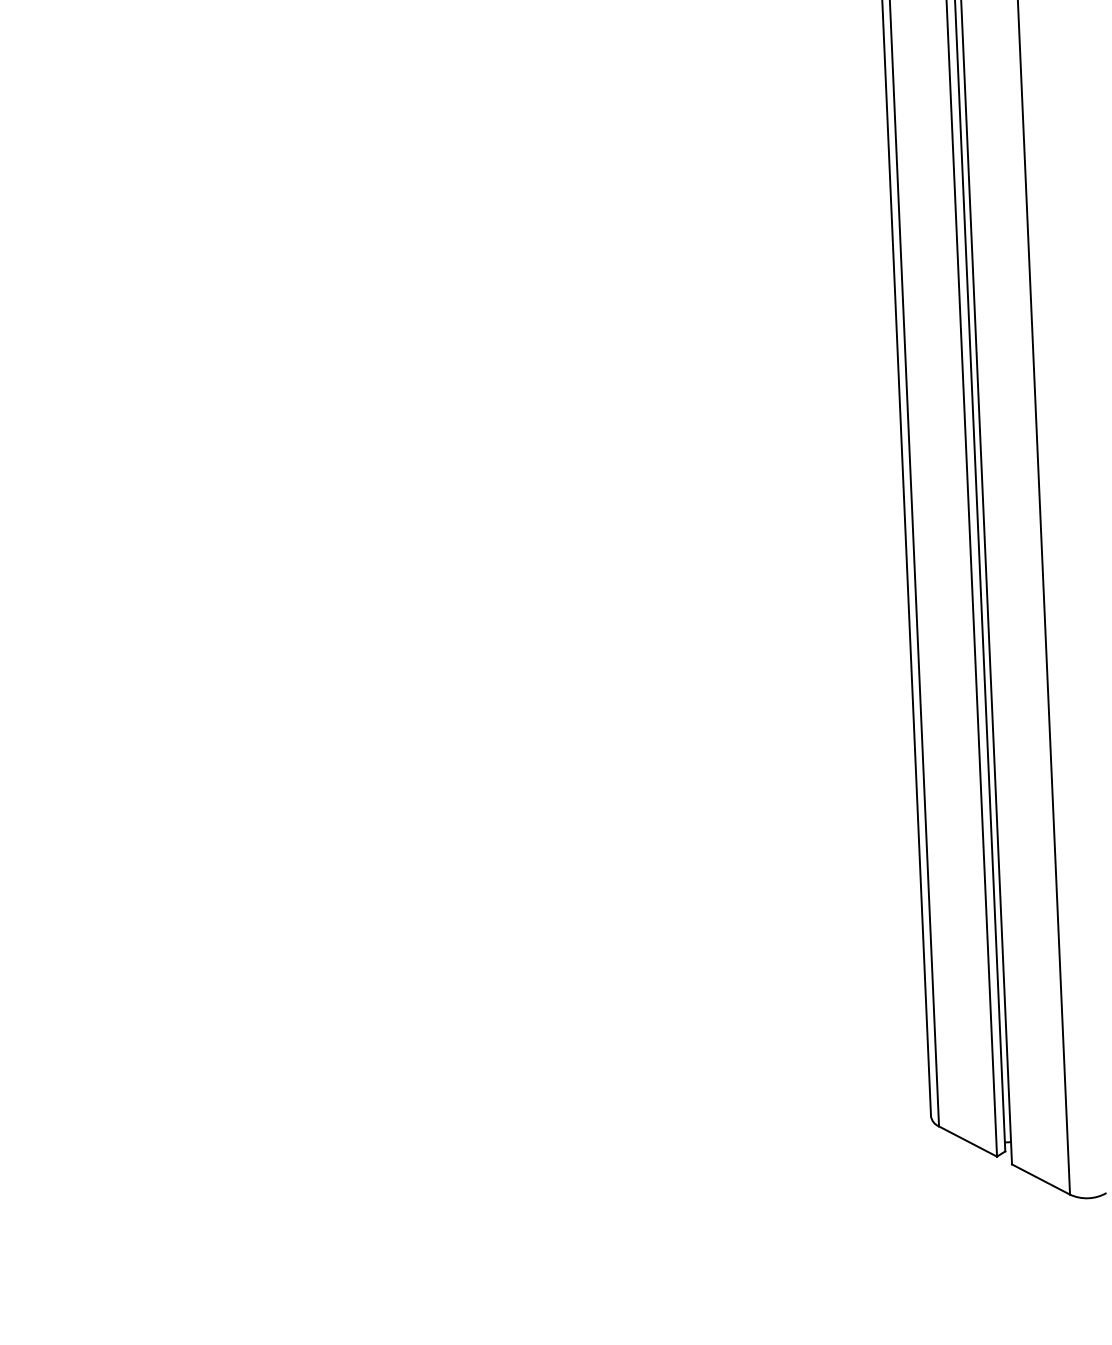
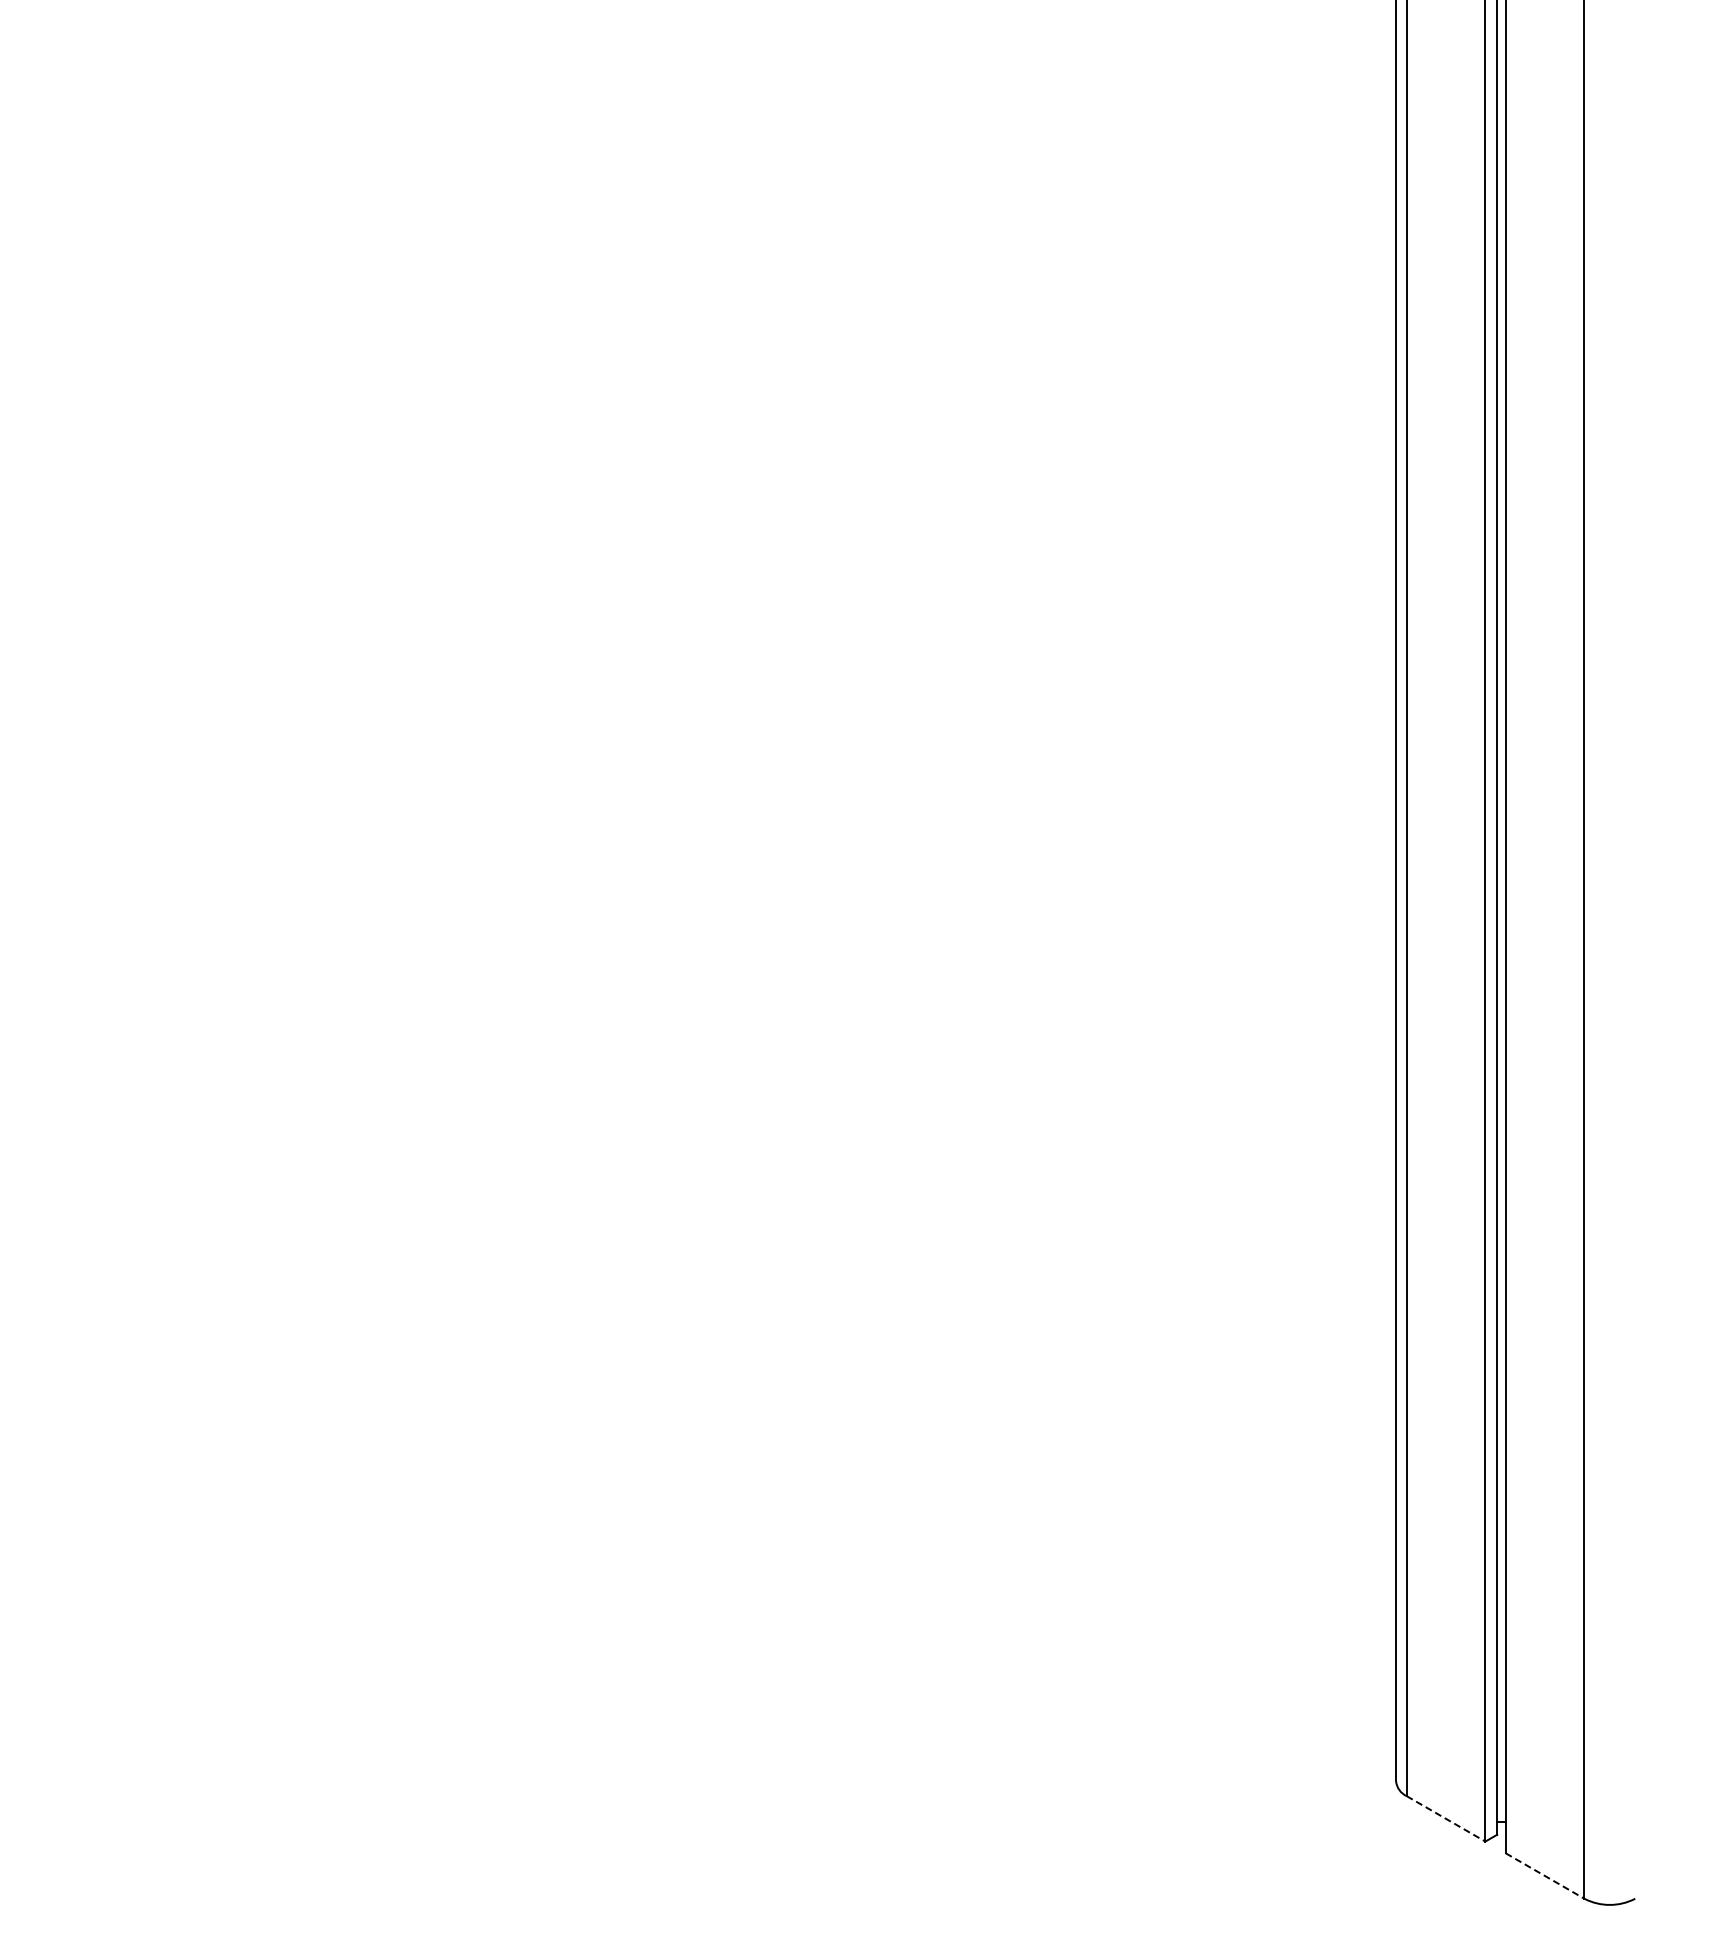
line: (968, 1142) -> (1446, 1819), solid -> dashed
line: (1041, 1179) -> (1545, 1876), solid -> dashed

